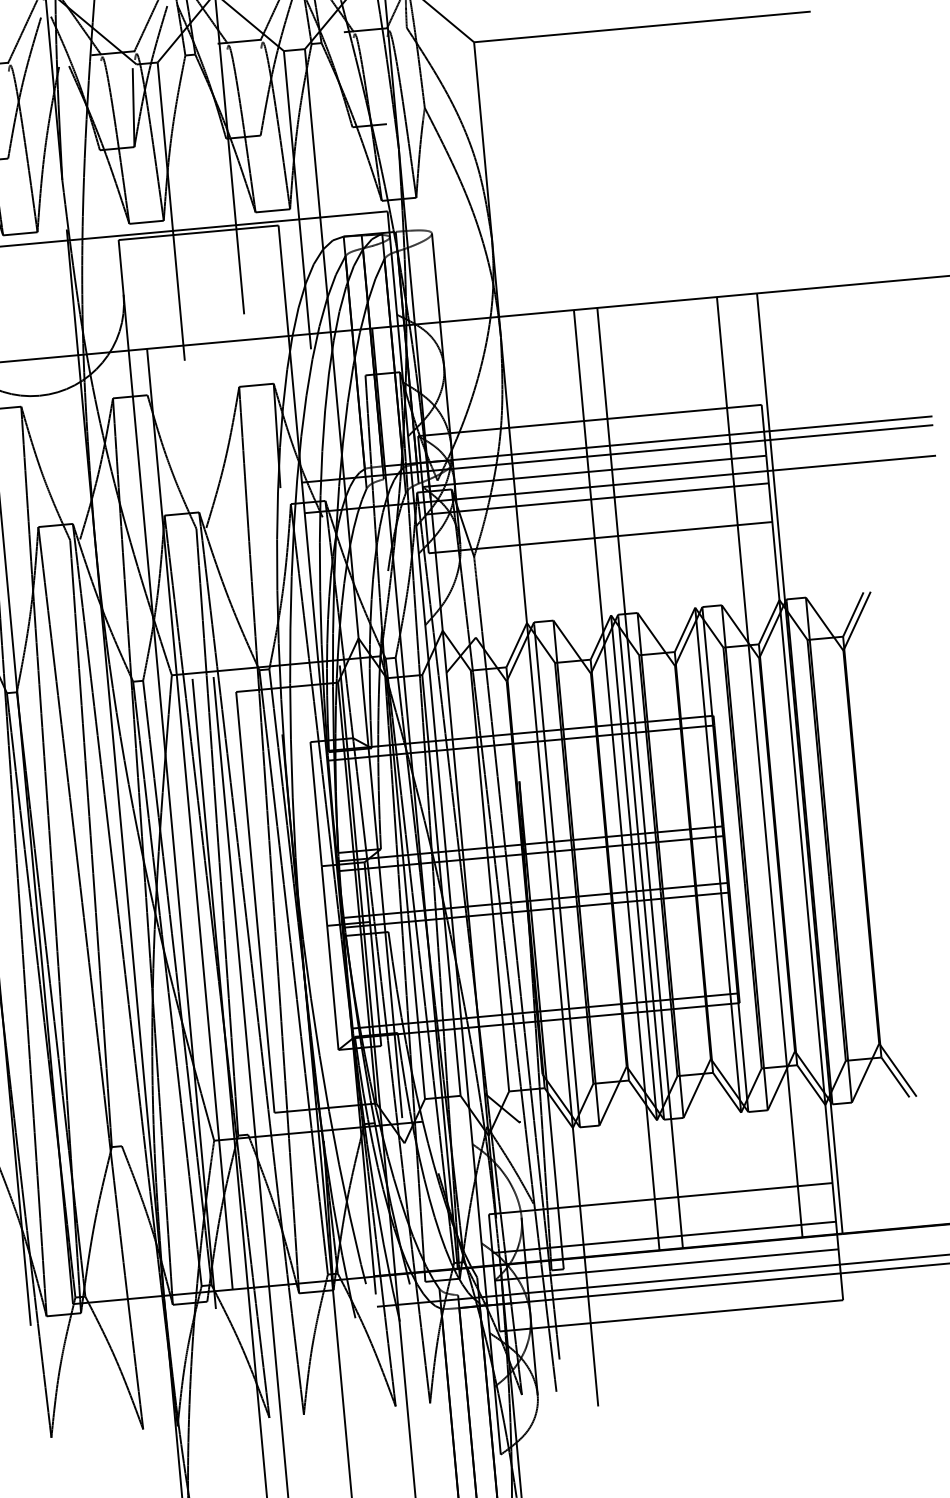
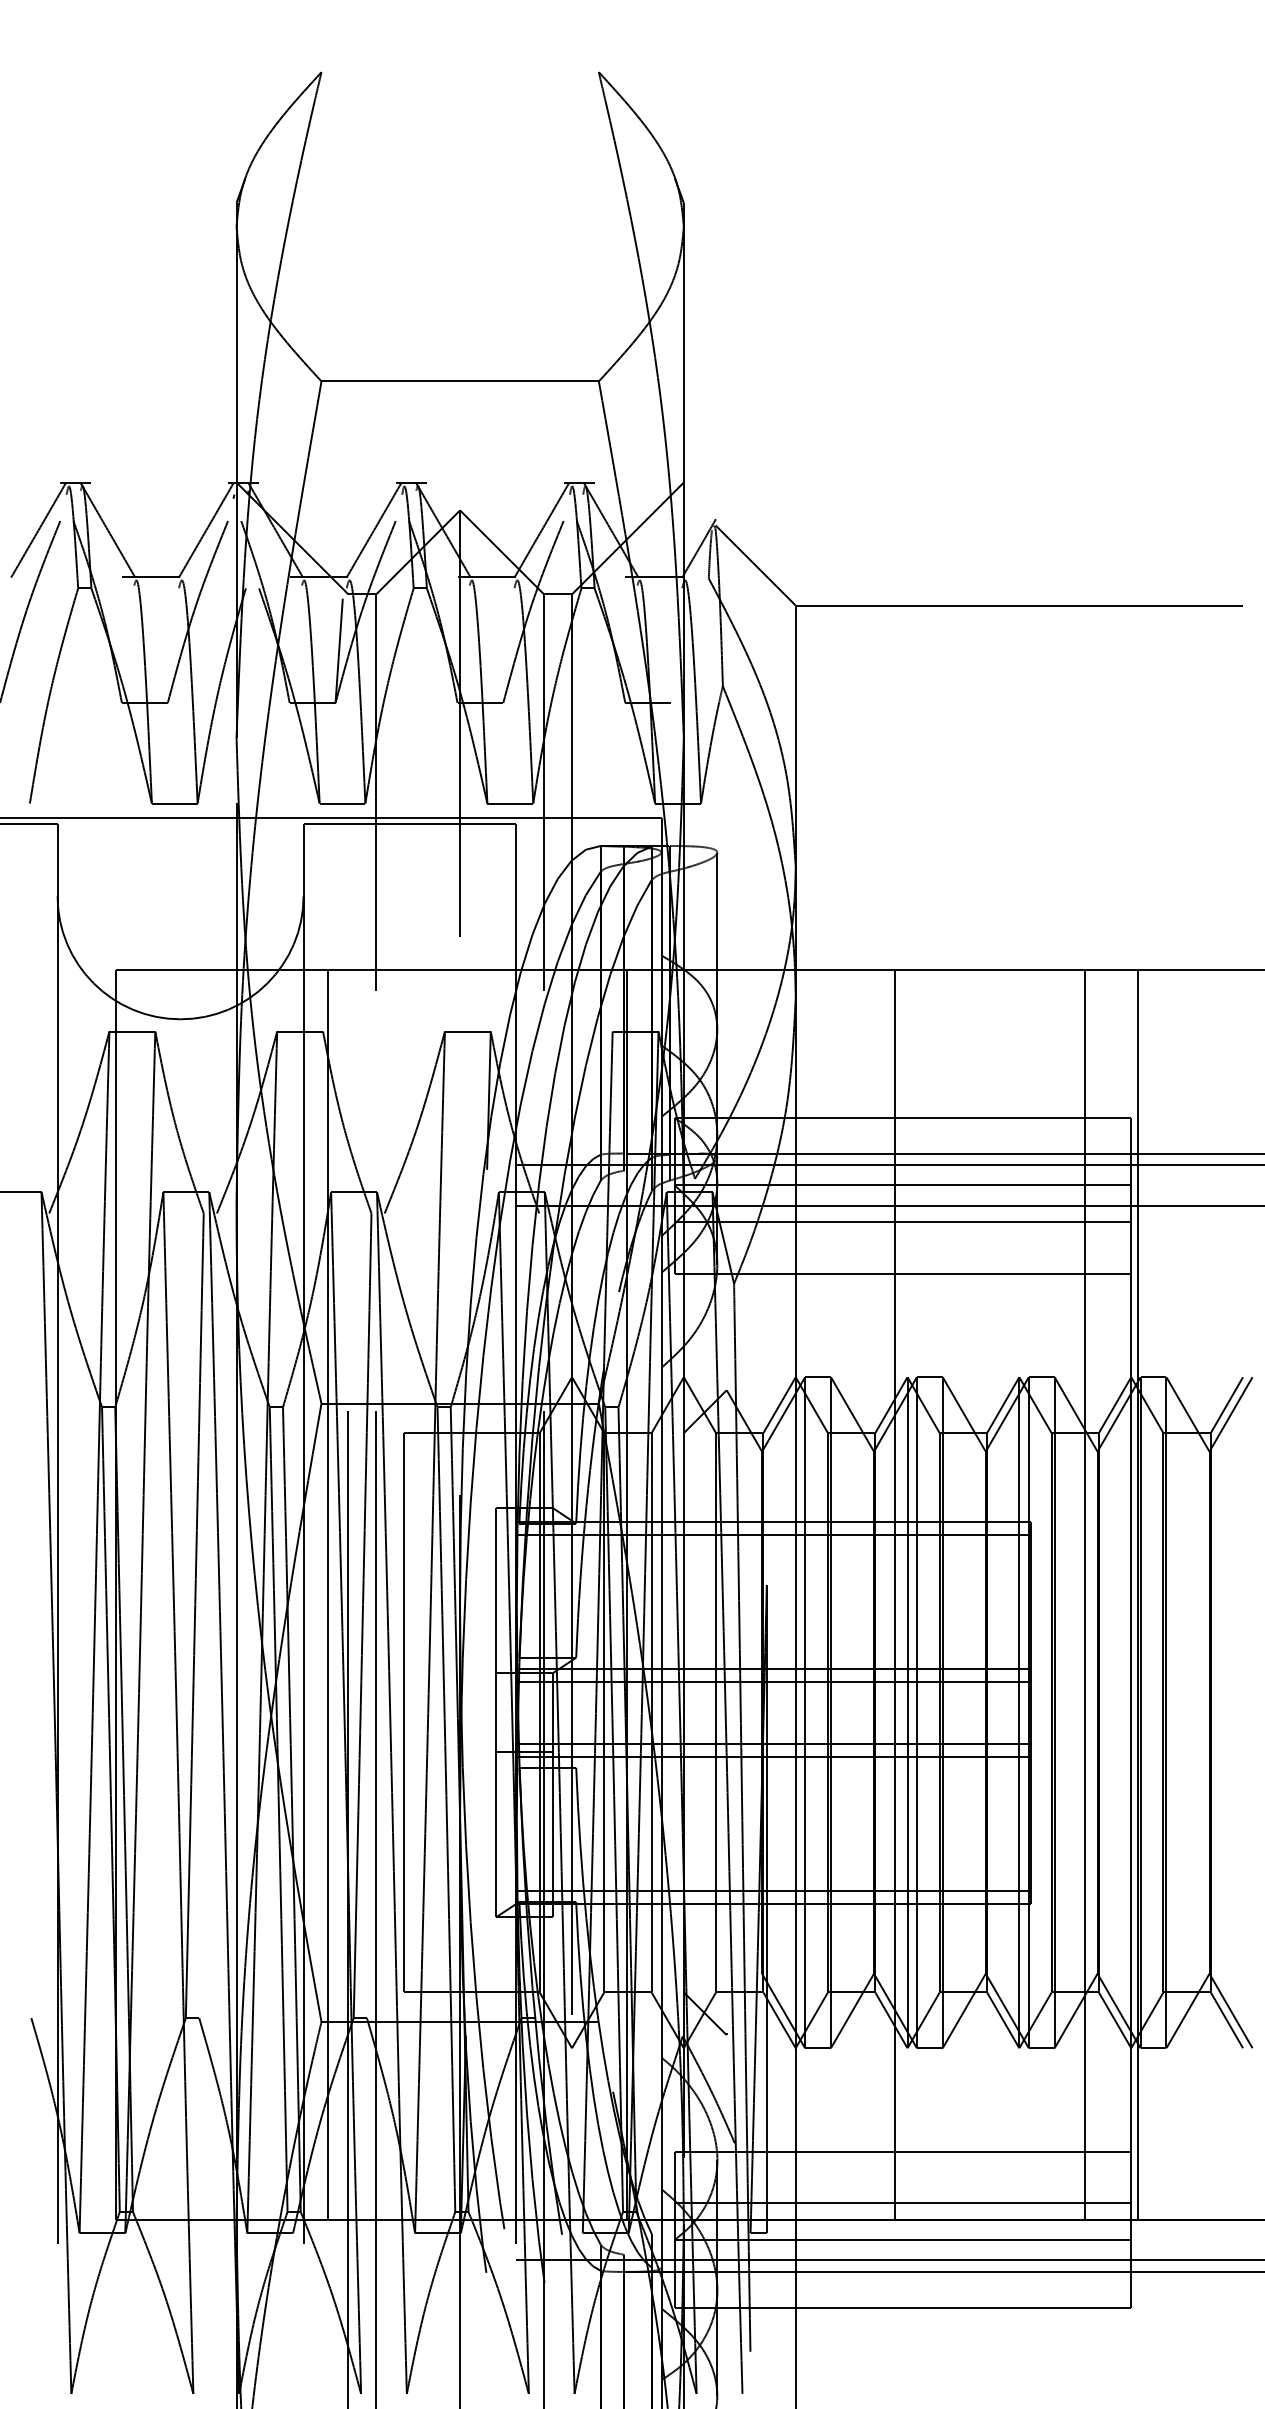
line: (640, 778) -> (926, 1595), removed

